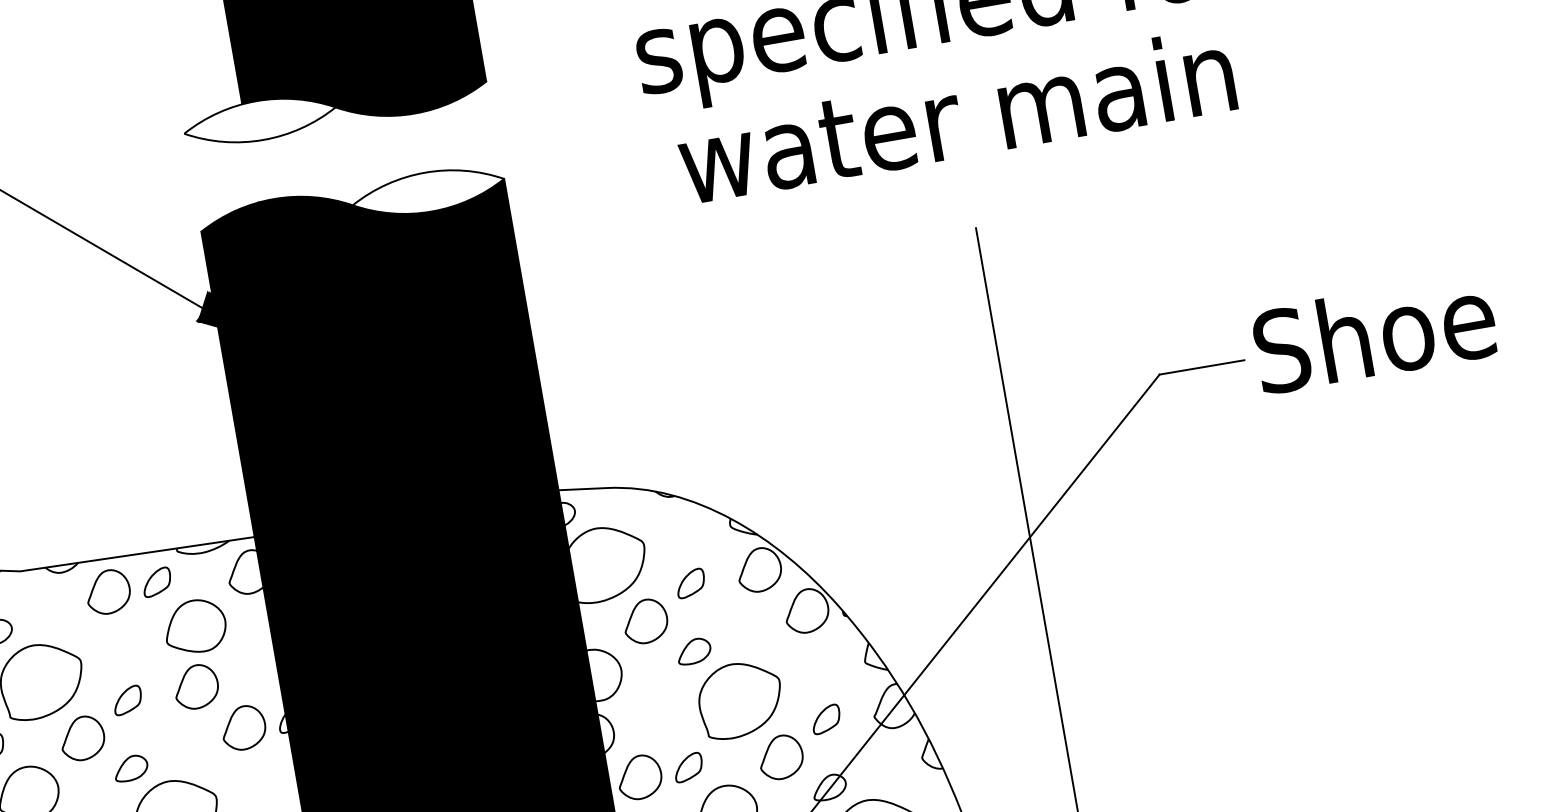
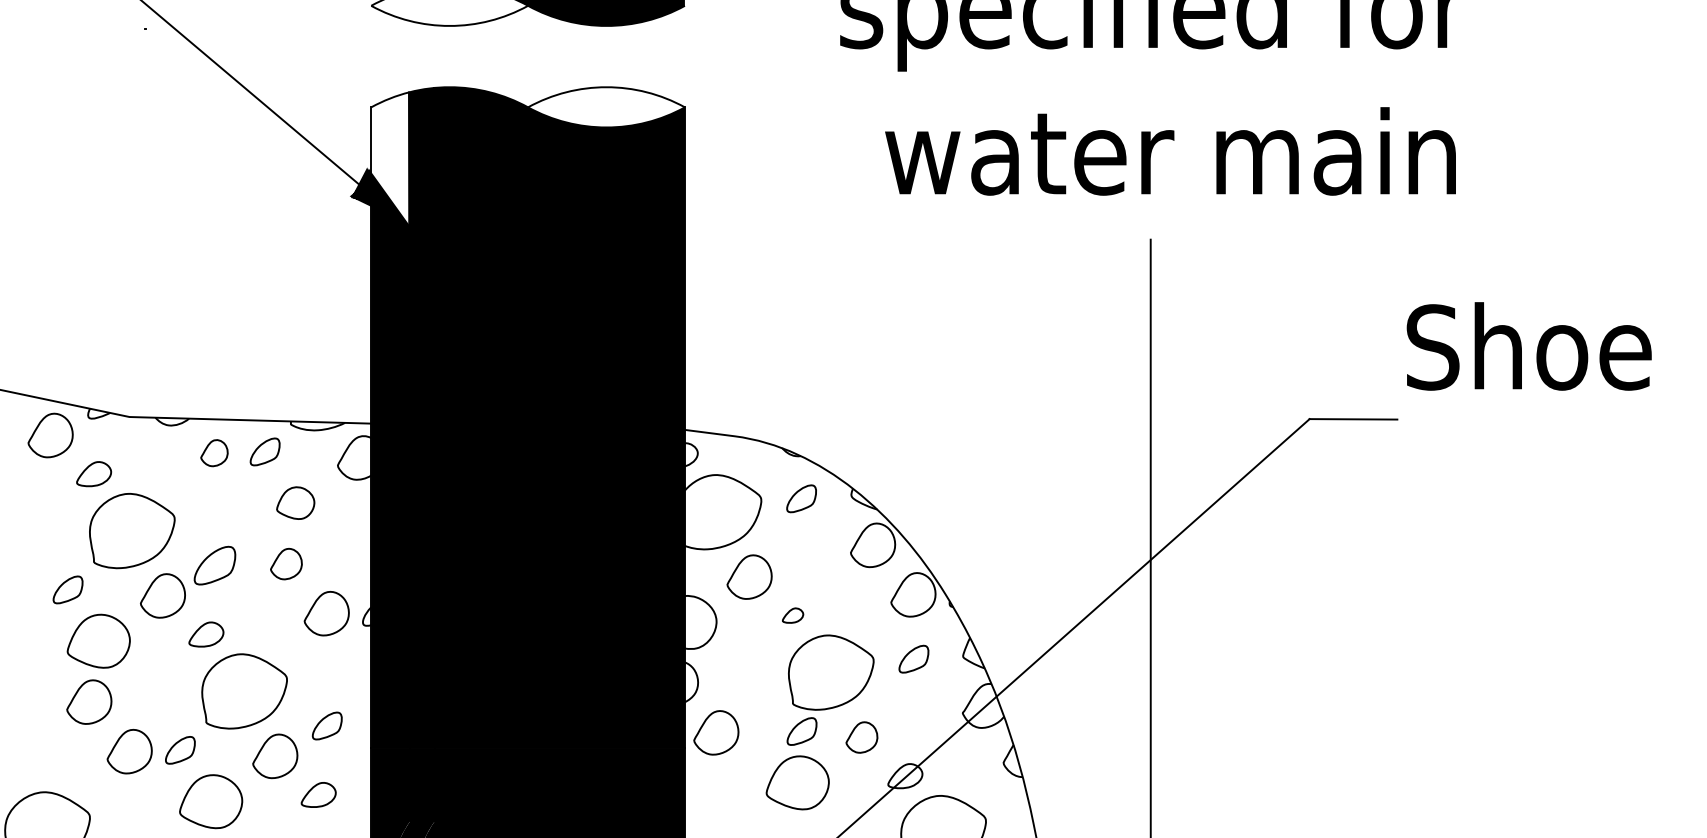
text: (956, 116) -> (1170, 151), moved
fill: (227, 279) -> (389, 159), removed
text: (1374, 333) -> (1528, 346), moved
part: (690, 583) -> (801, 498), moved
part: (108, 591) -> (214, 452), size x0.6
part: (194, 625) -> (295, 502), size x0.6
part: (693, 651) -> (792, 615), size x0.6
part: (196, 686) -> (286, 563), size x0.7
part: (127, 700) -> (214, 565), size x1.4
part: (825, 718) -> (913, 658), moved
part: (780, 757) -> (861, 737), size x0.7
part: (688, 767) -> (801, 731), moved

